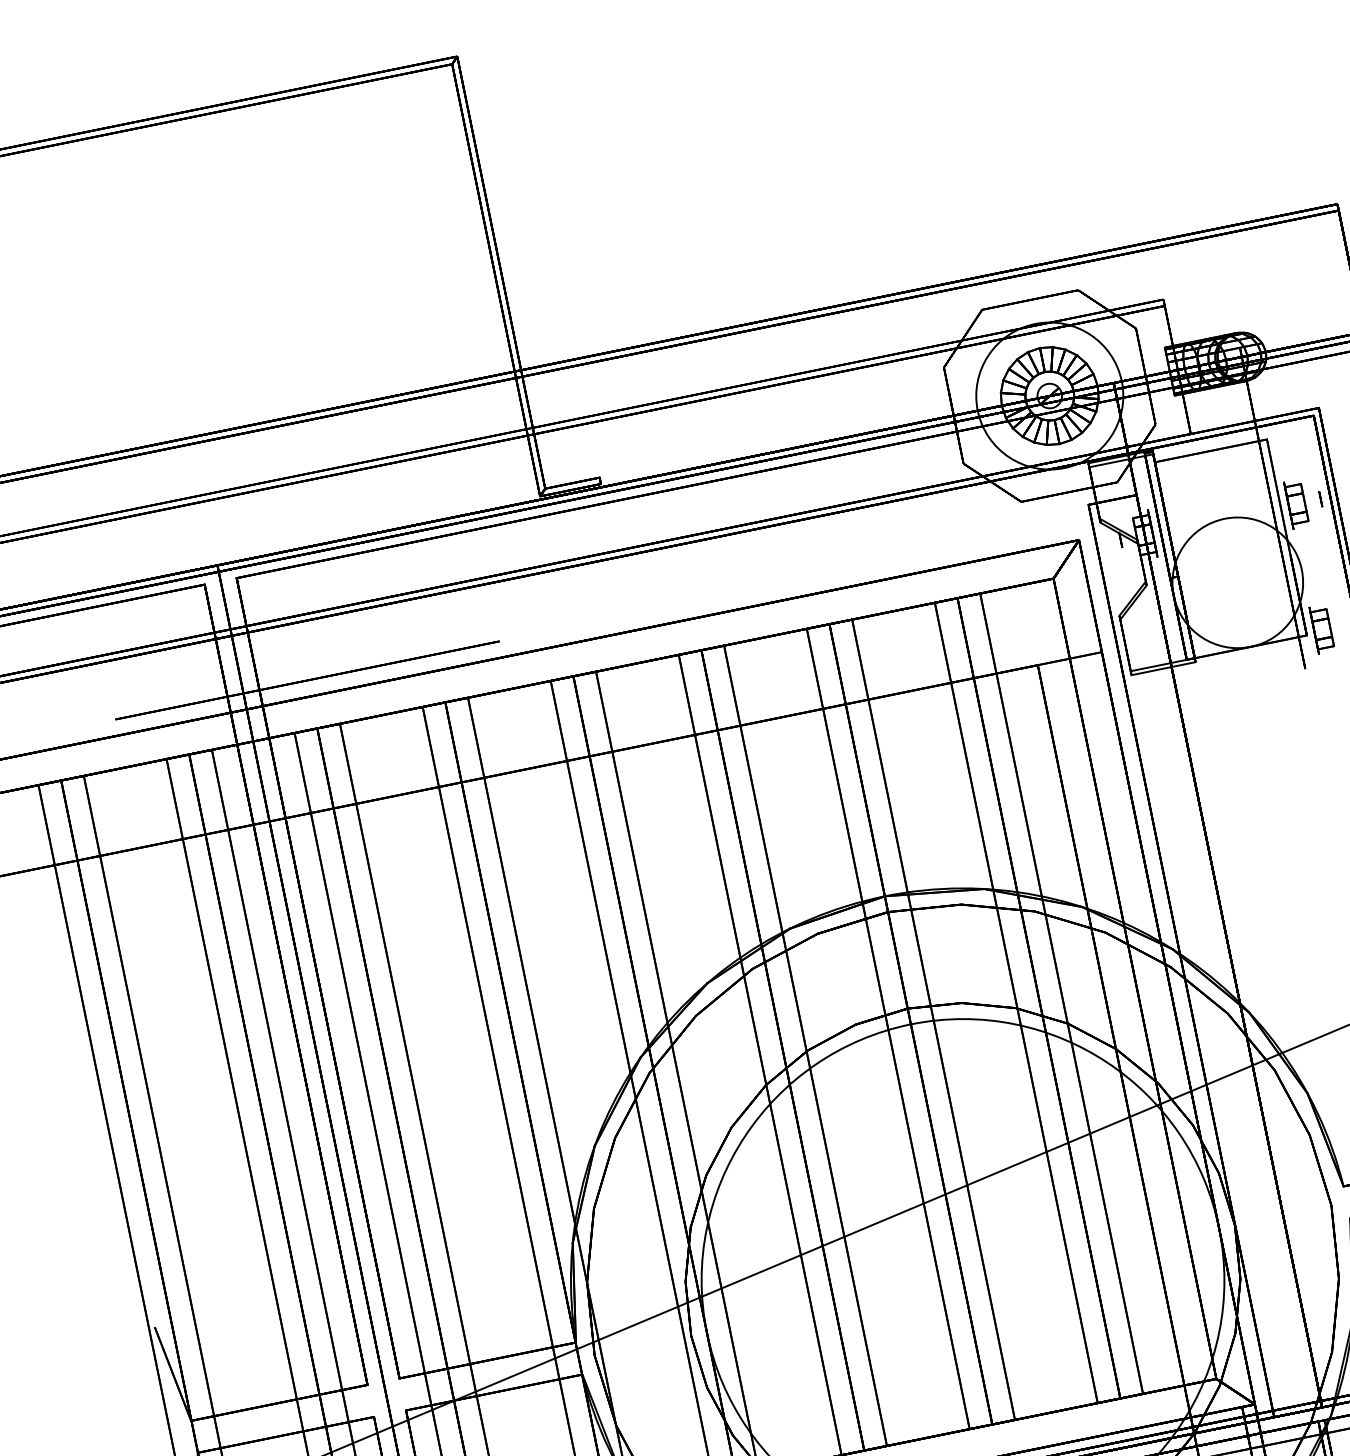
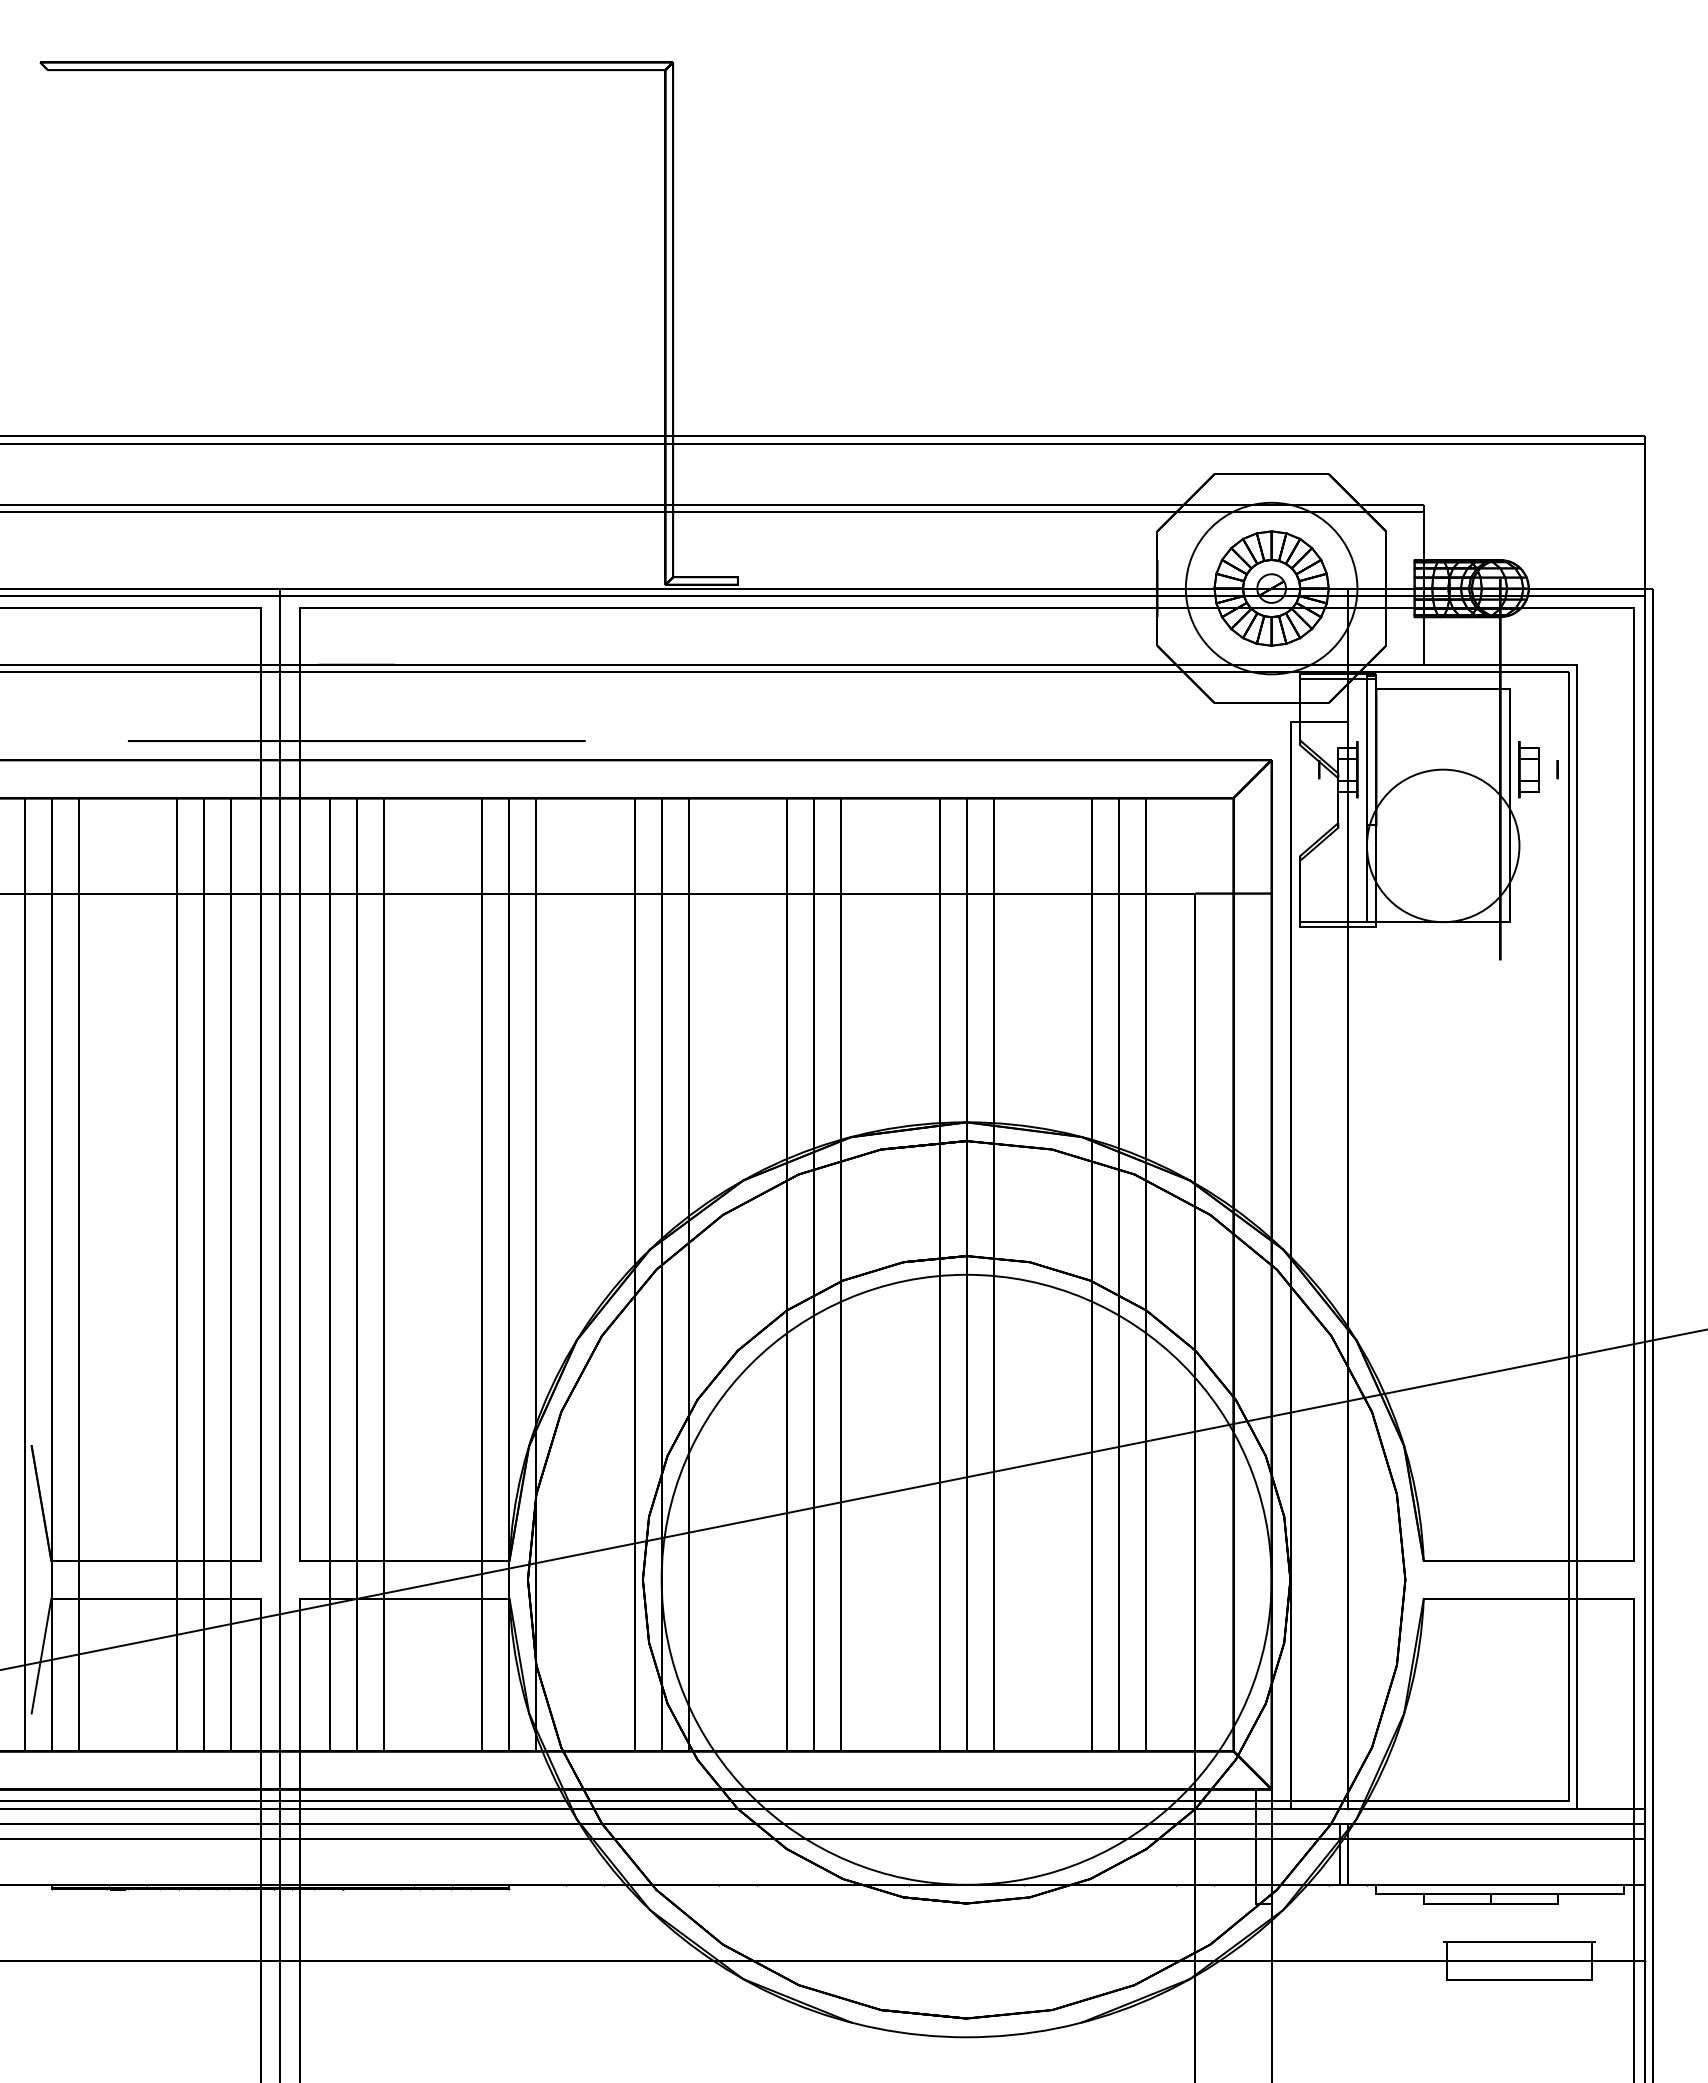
part: (1321, 629) -> (1528, 918), removed

